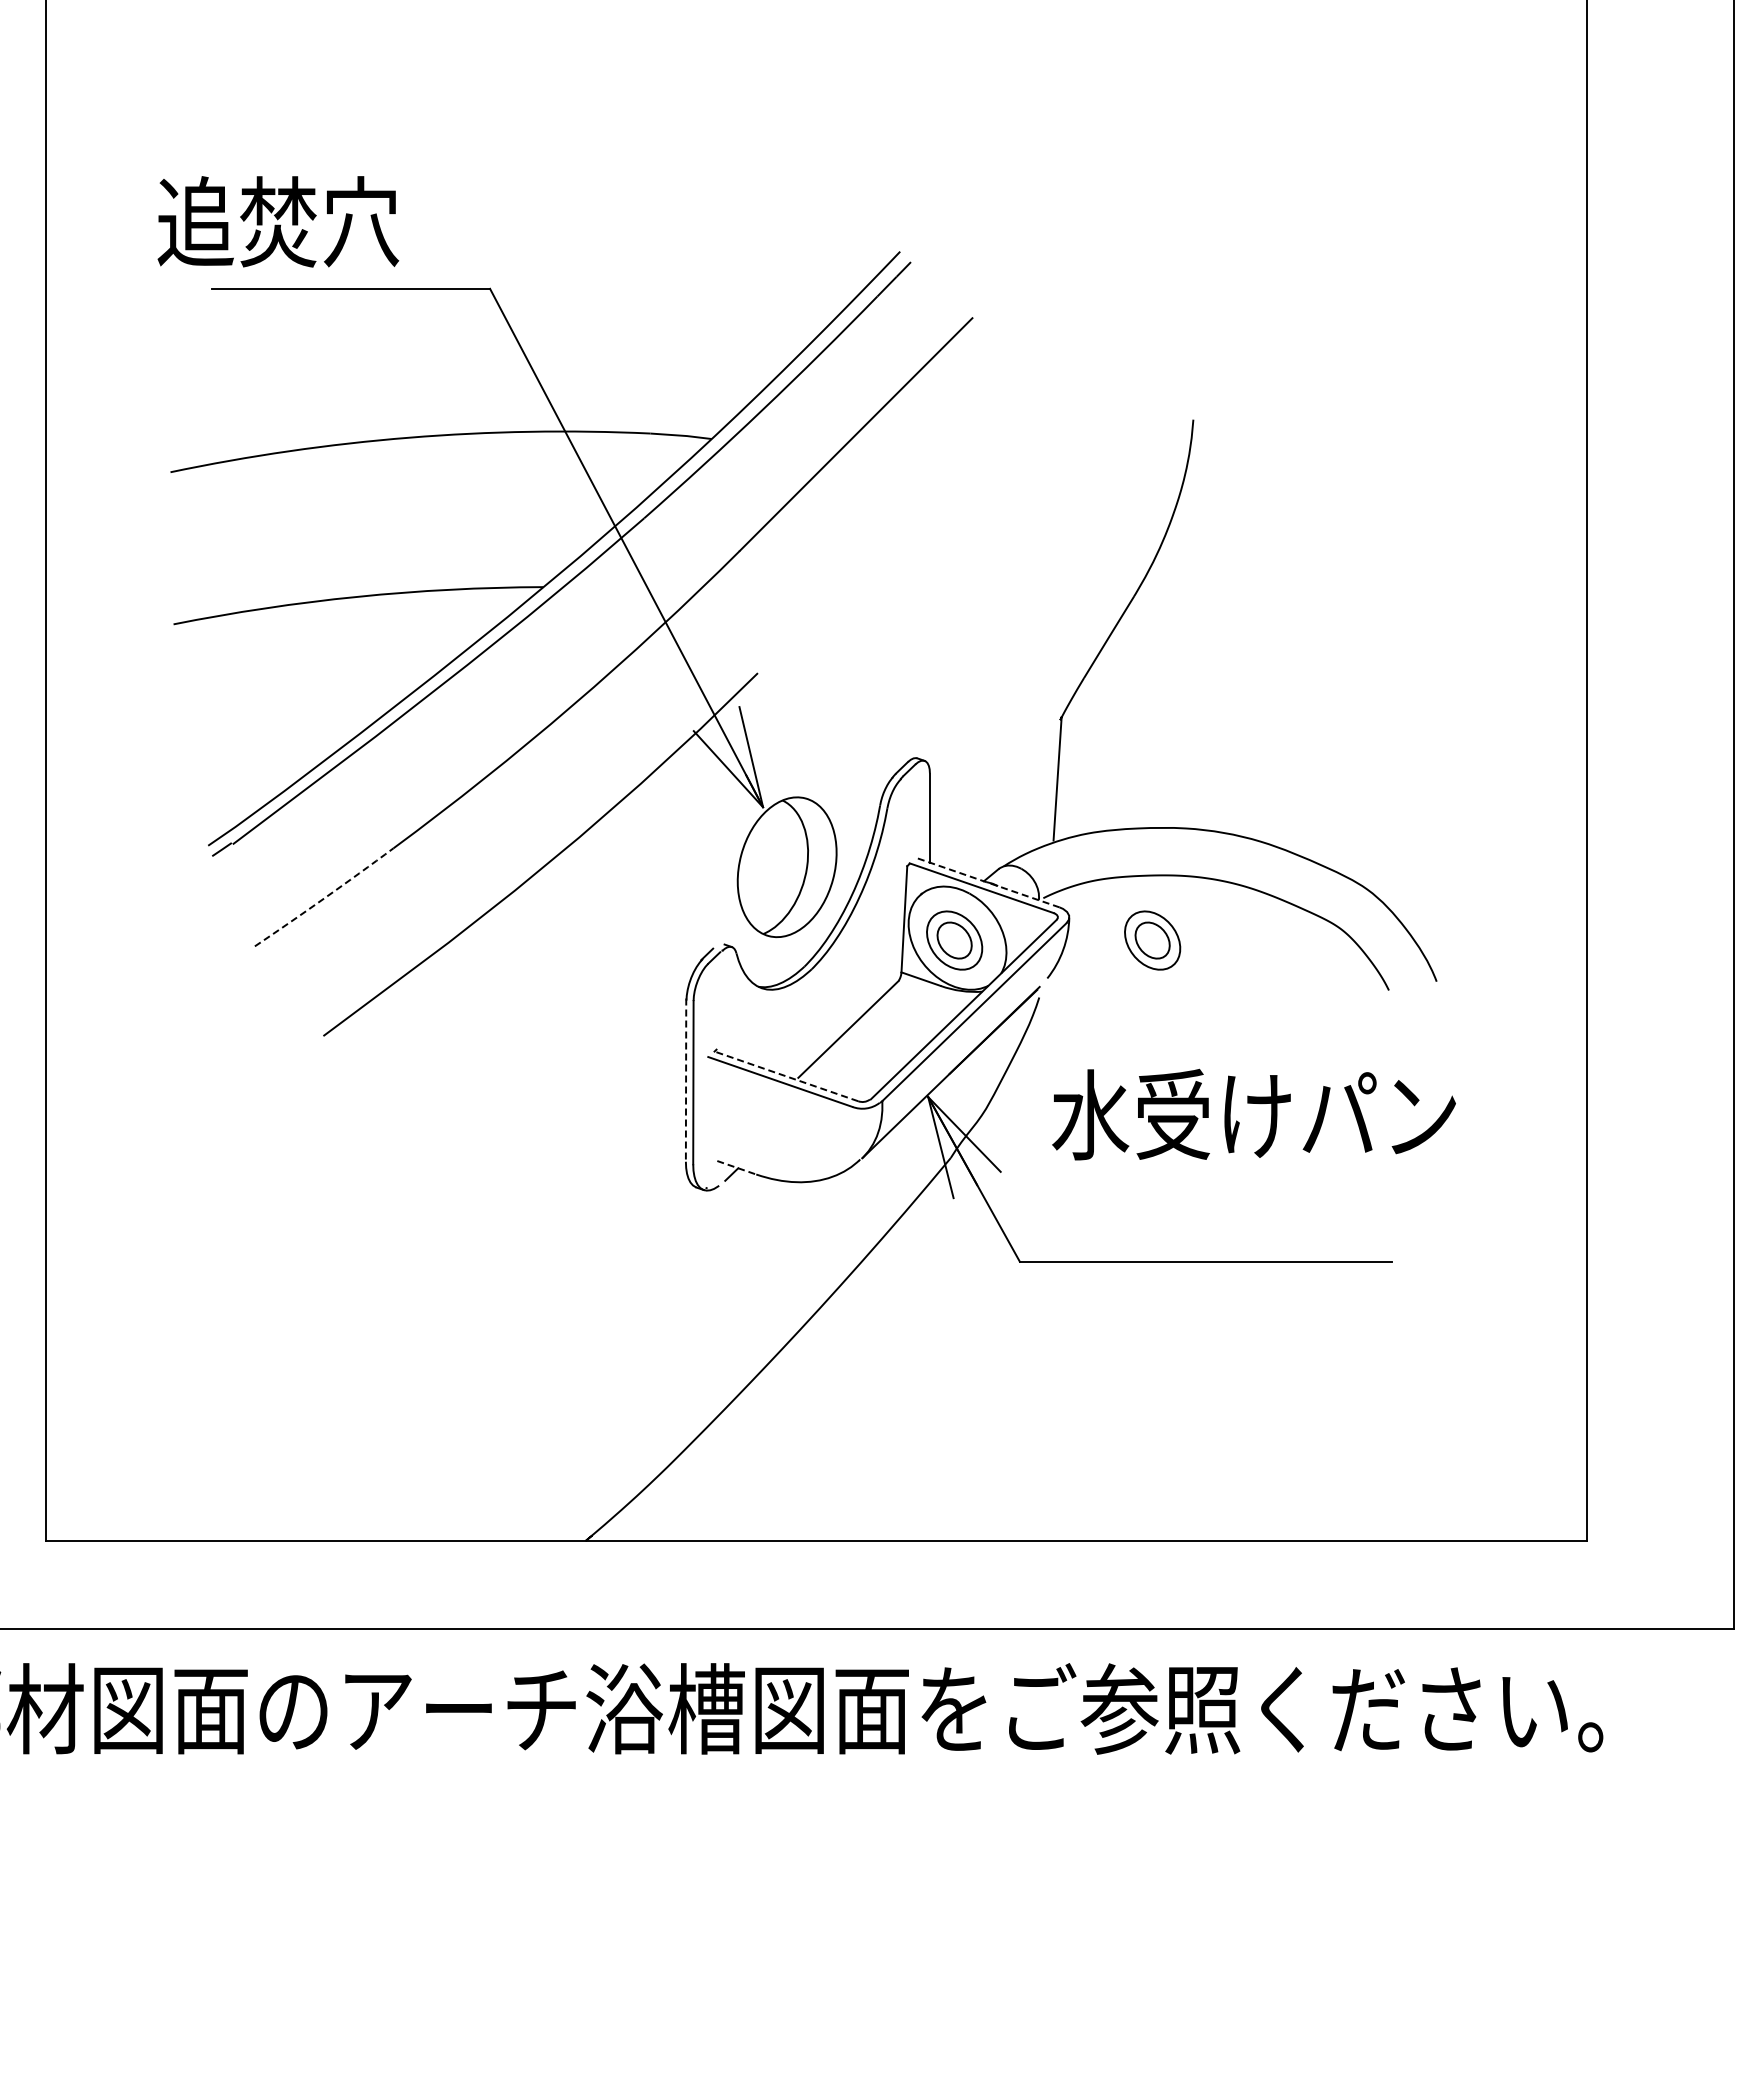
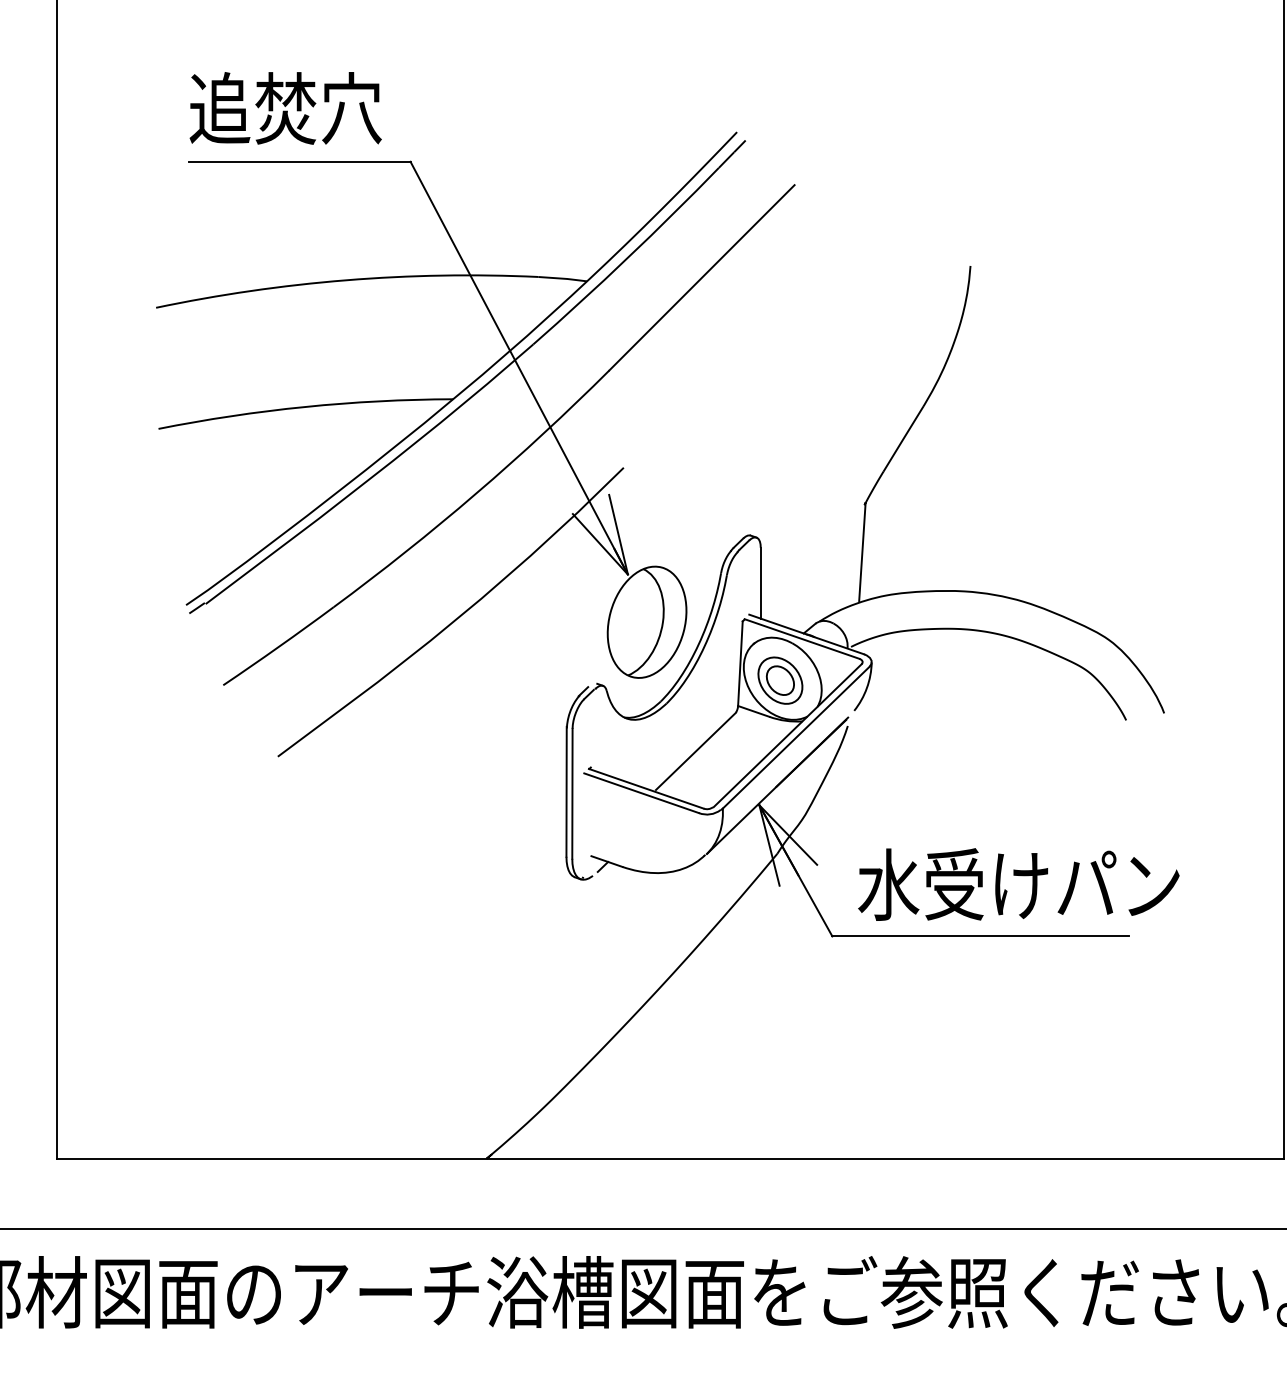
text: (278, 221) -> (285, 108), moved
line: (987, 882) -> (806, 634), dashed -> solid
arc: (324, 898) -> (278, 647), dashed -> solid
part: (1152, 940) -> (937, 680), removed
line: (785, 1076) -> (645, 788), dashed -> solid
line: (686, 1080) -> (566, 792), dashed -> solid
text: (1253, 1114) -> (1018, 884), moved
line: (736, 1167) -> (606, 861), dashed -> solid

